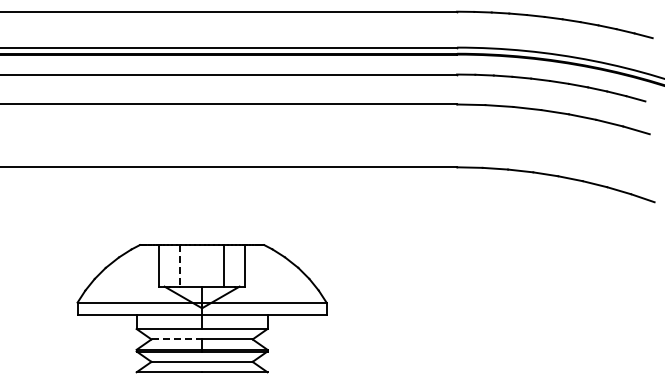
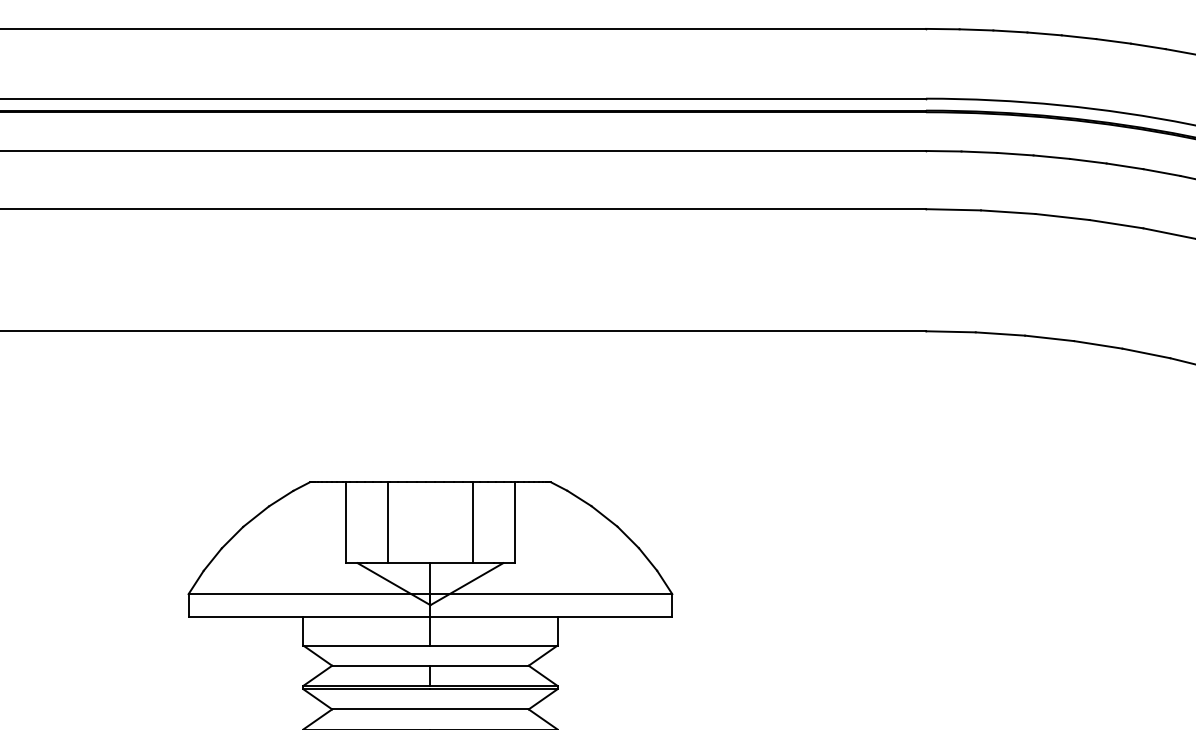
line: (180, 265) -> (388, 522), dashed -> solid
line: (177, 339) -> (382, 665), dashed -> solid

